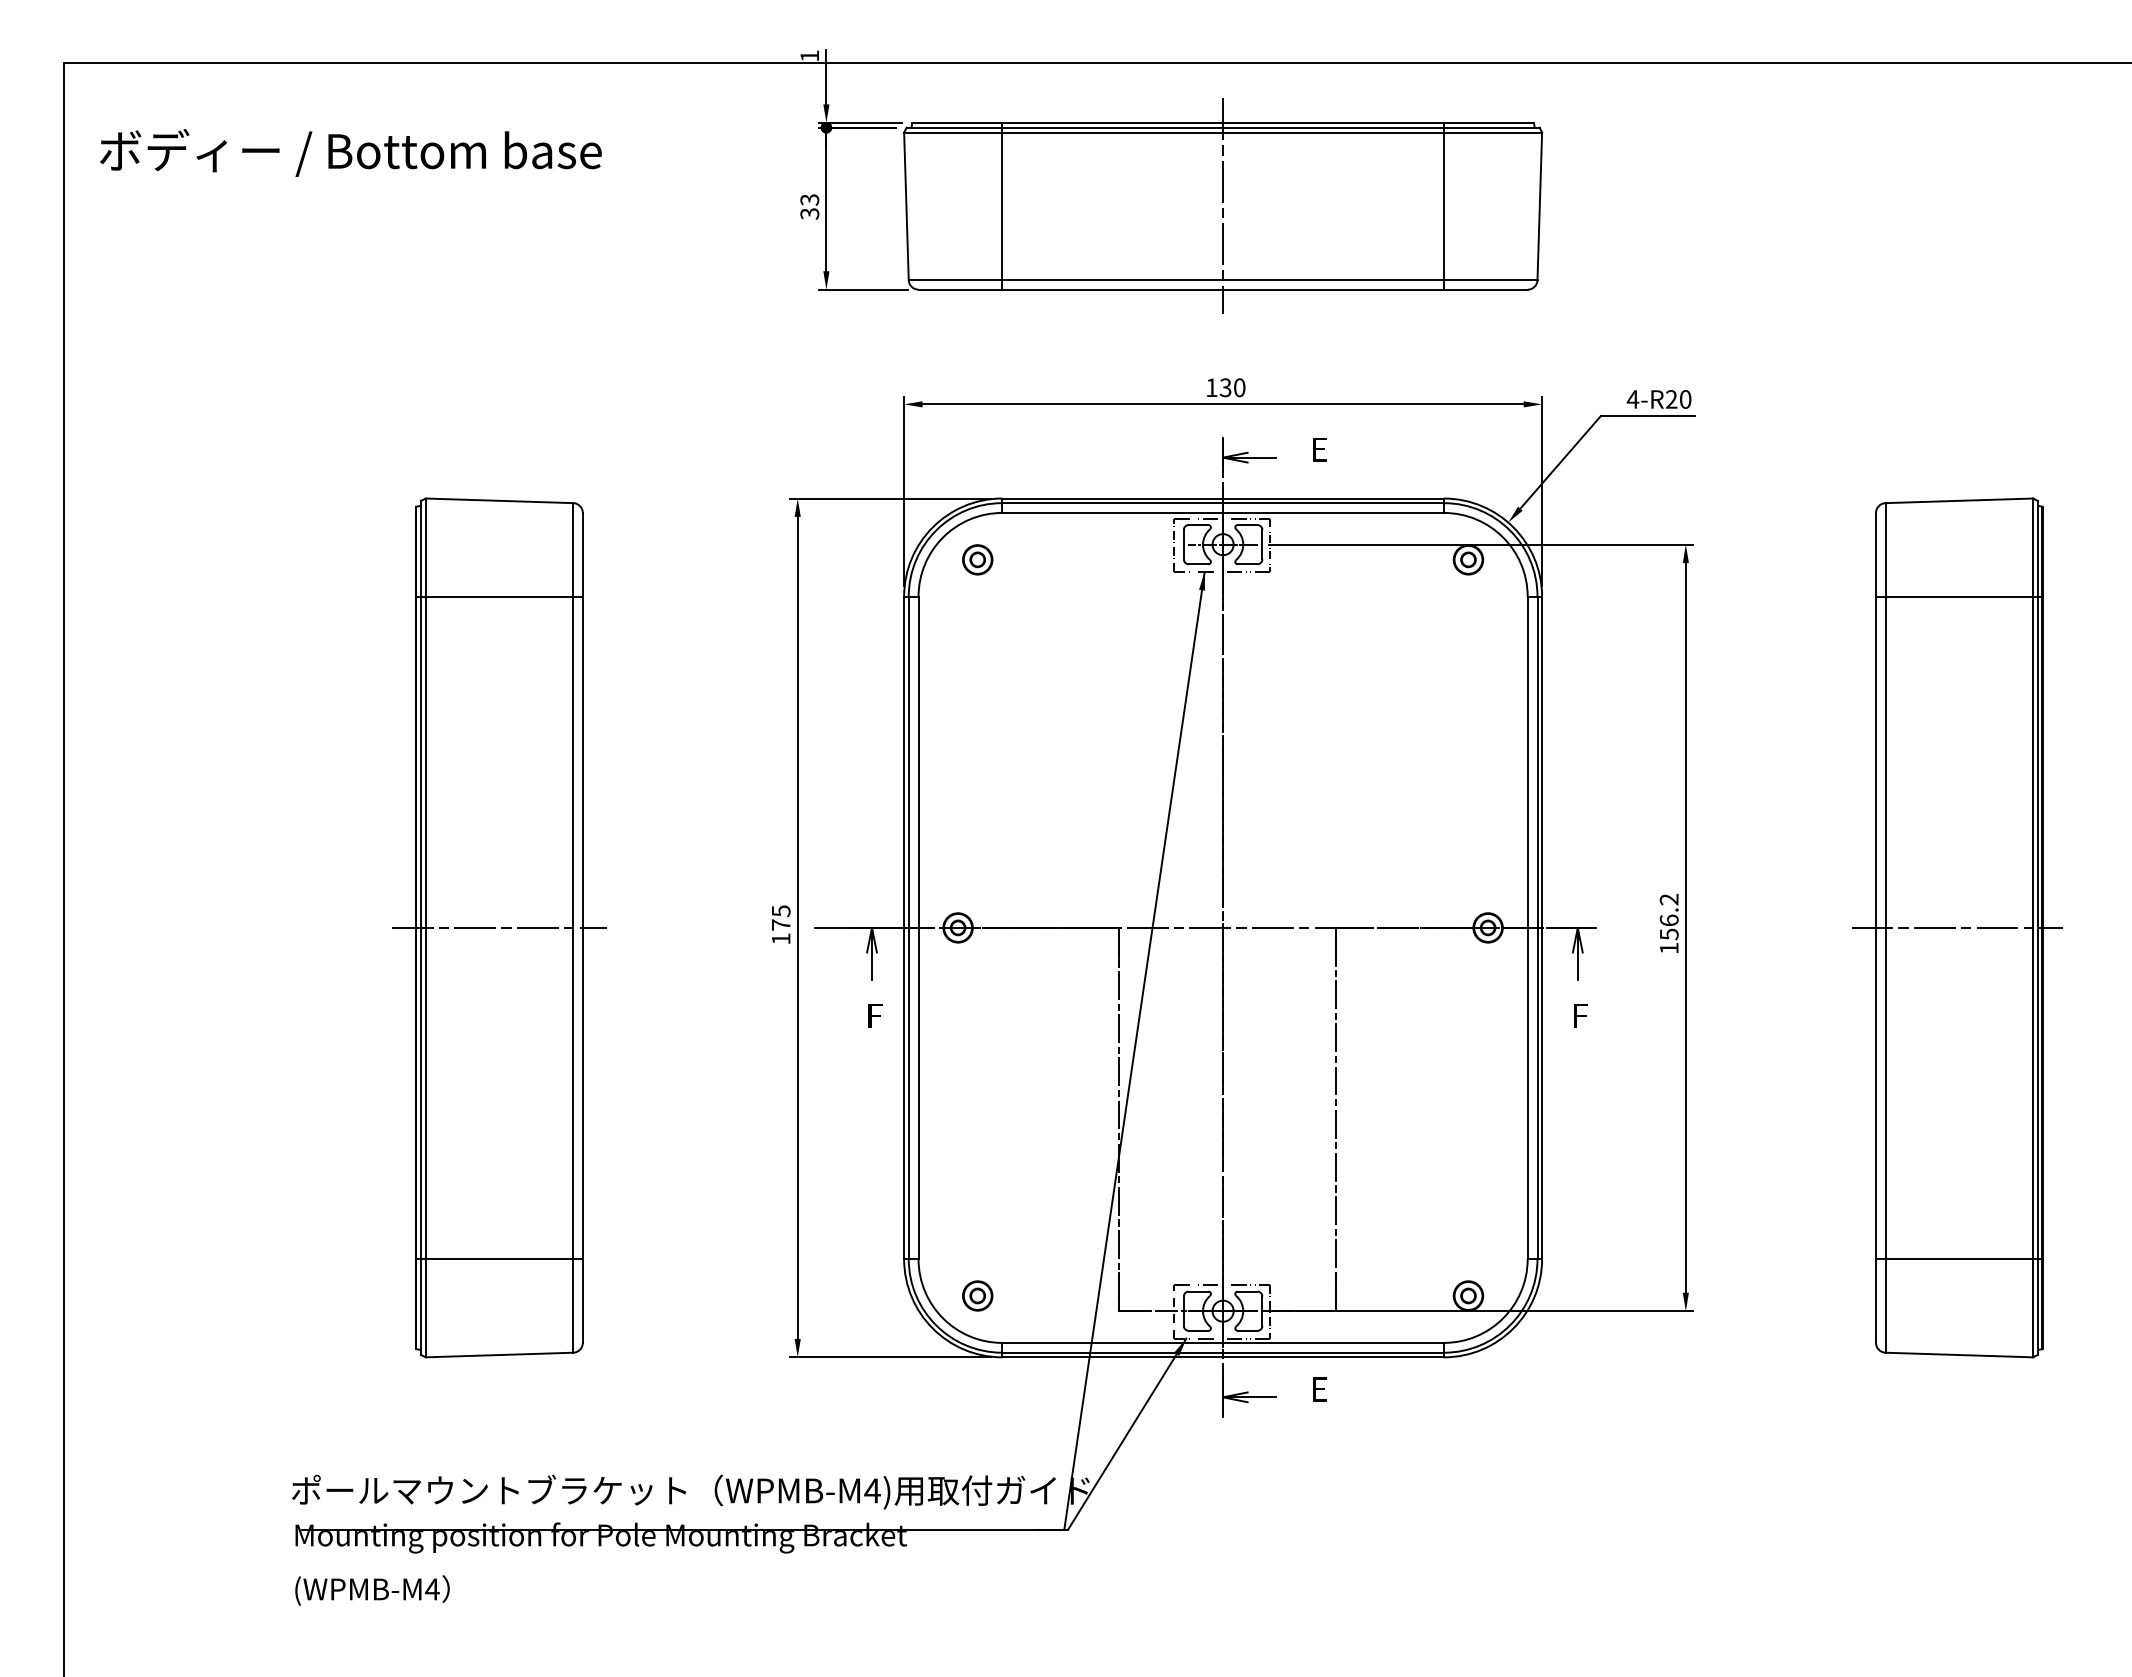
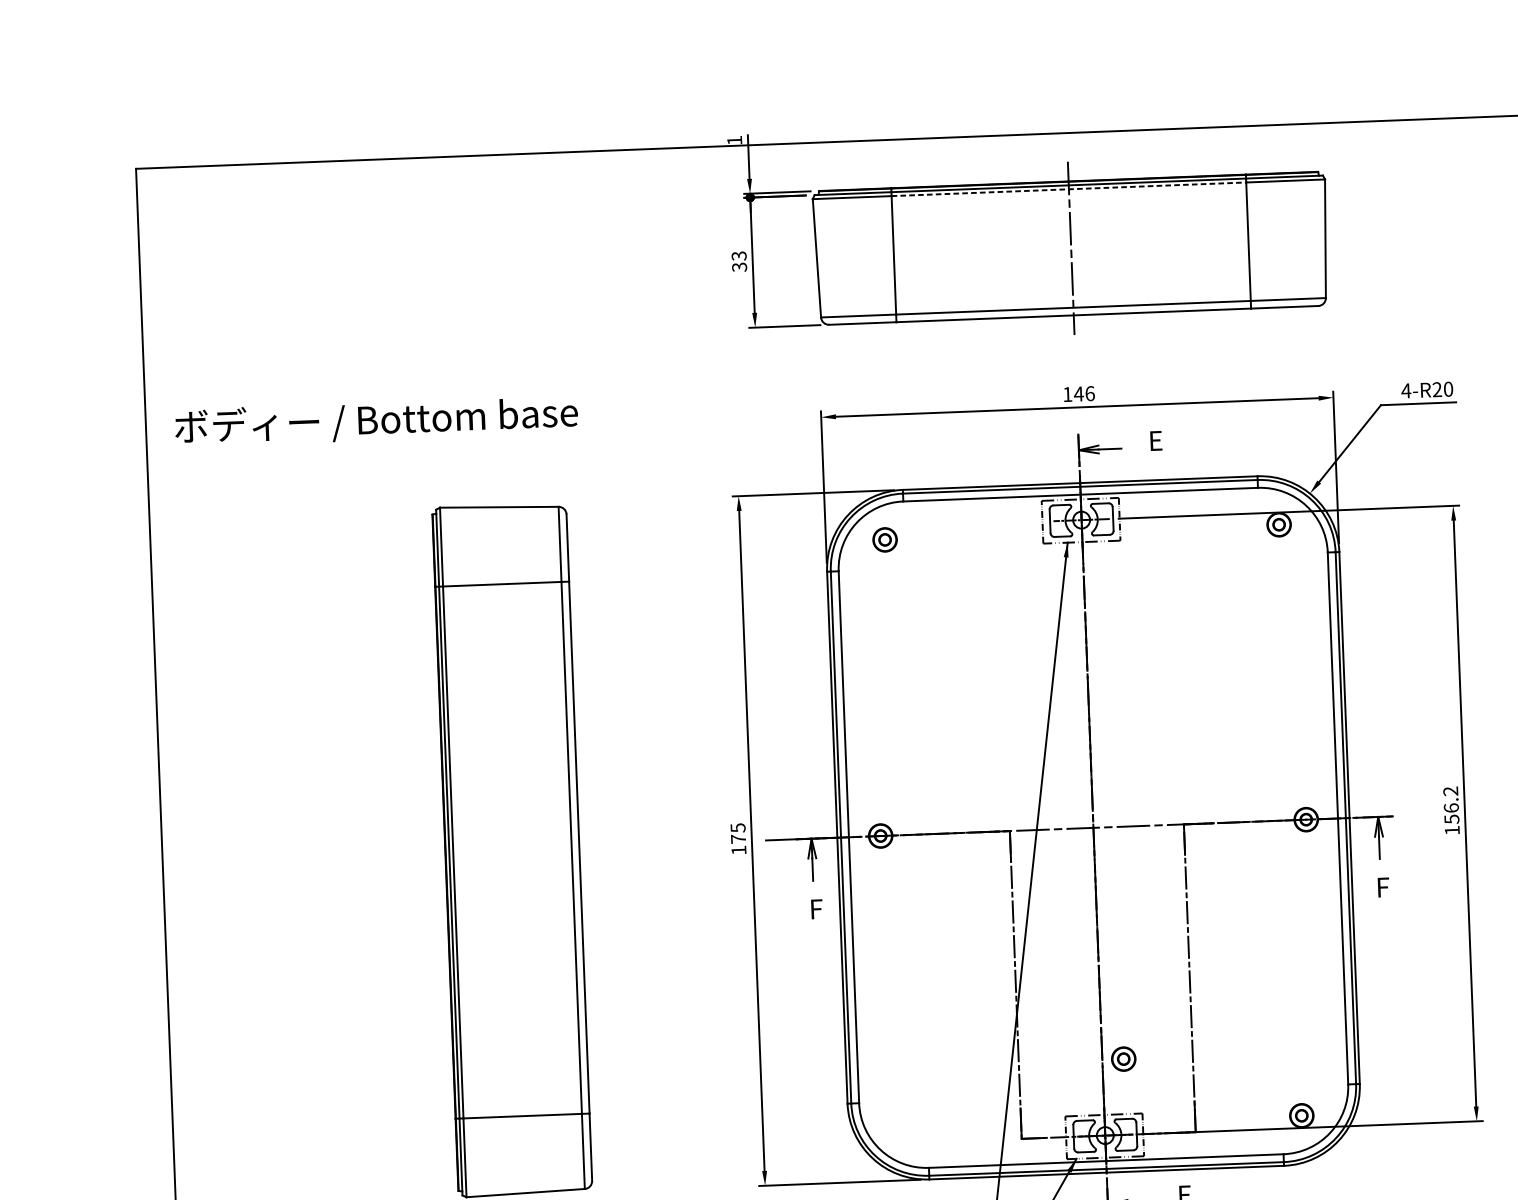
line: (1223, 132) -> (1069, 189), solid -> dashed
text: (350, 152) -> (376, 420), moved
text: (1232, 387) -> (1084, 393), 130 -> 146
line: (499, 927) -> (512, 849), removed
part: (977, 1295) -> (1123, 1058), moved

